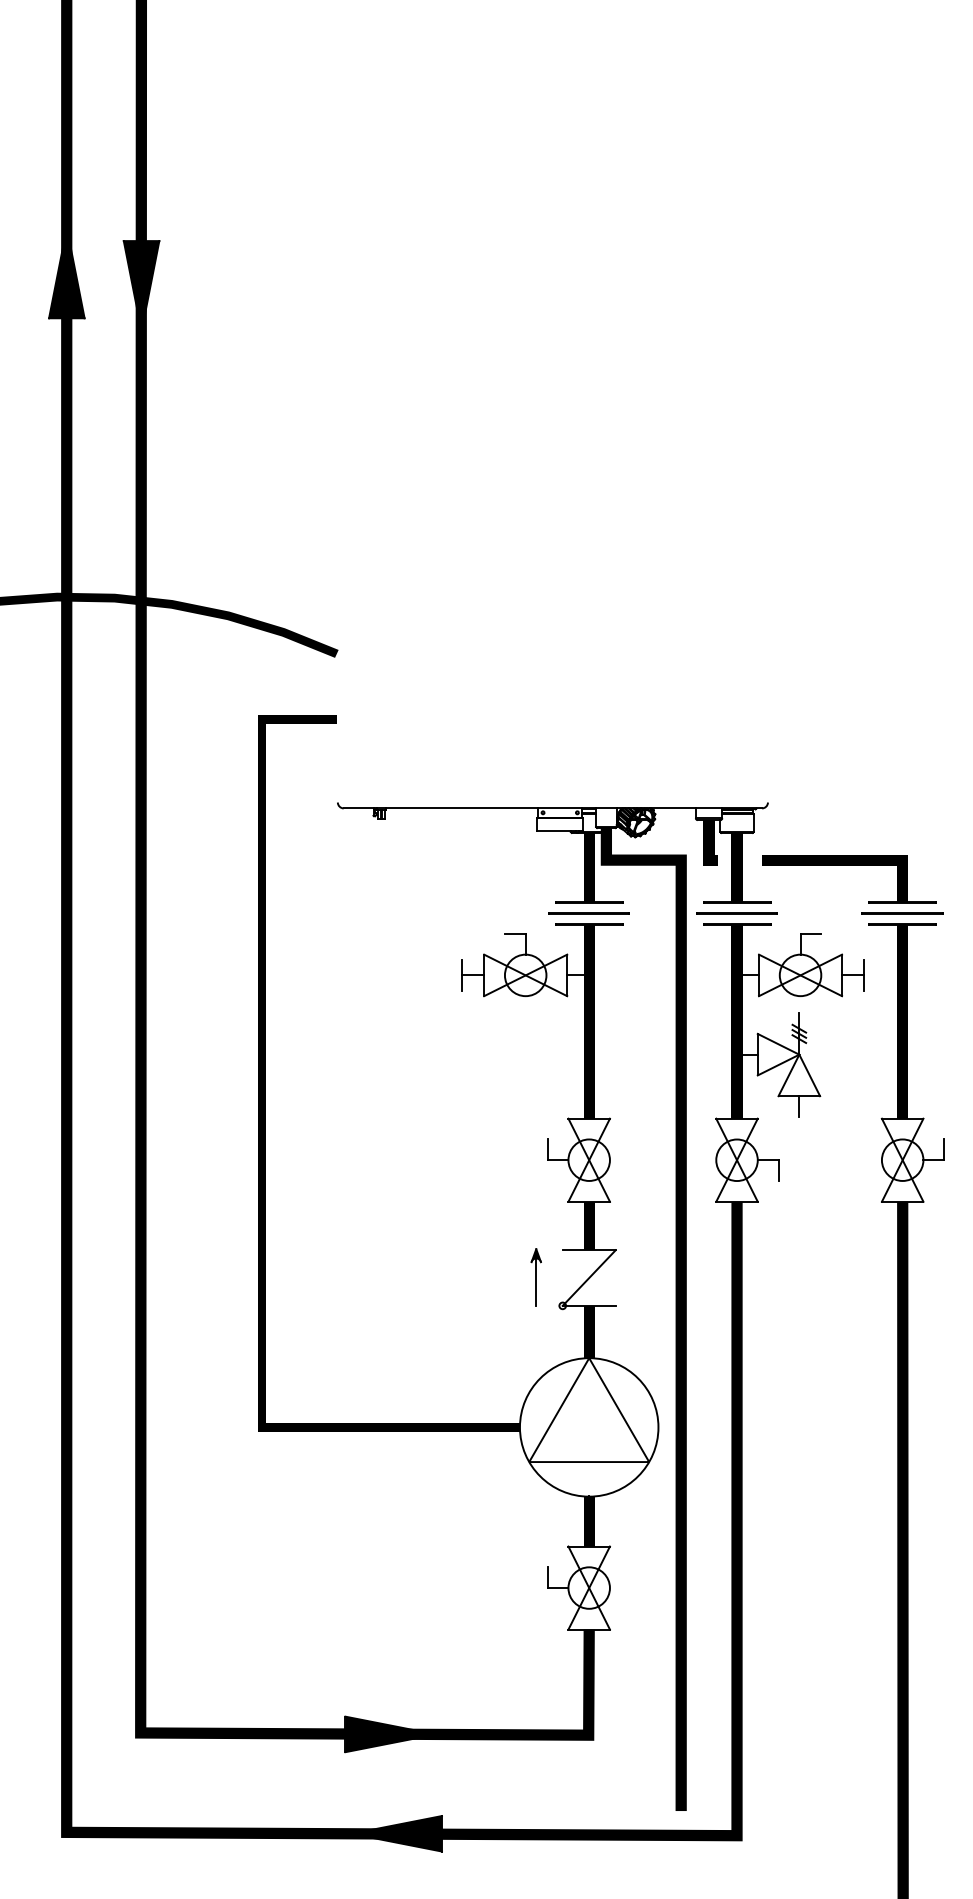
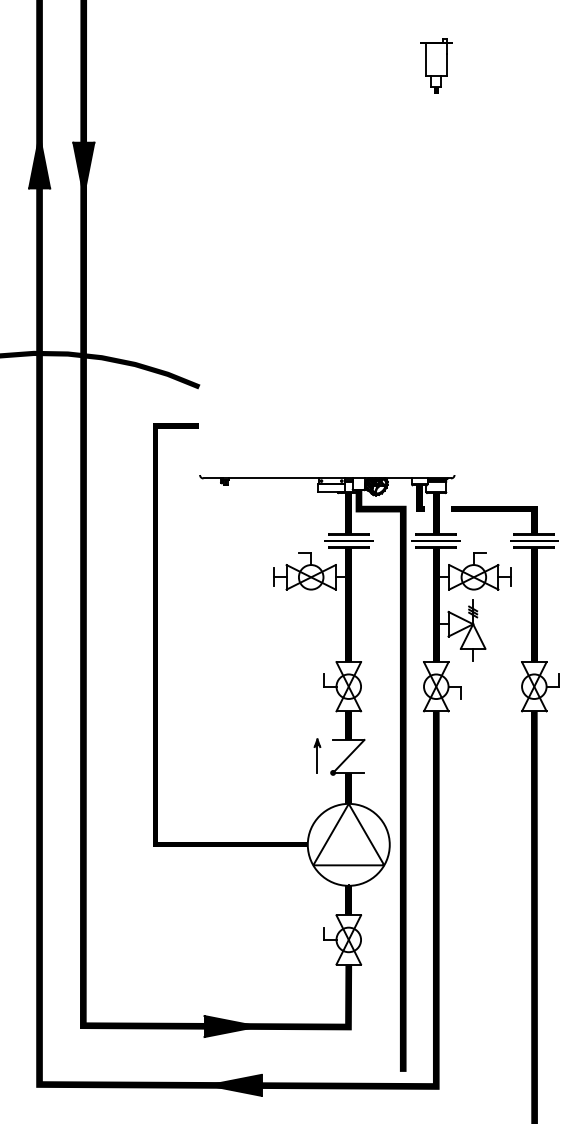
part: (737, 110) -> (436, 65), added

